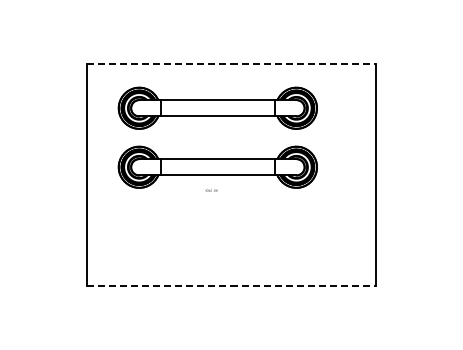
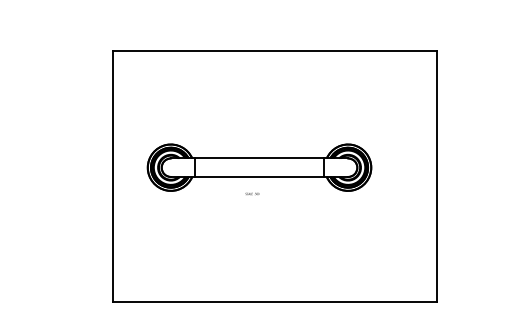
line: (231, 63) -> (274, 50), dashed -> solid
part: (217, 107) -> (259, 100), removed
line: (231, 286) -> (274, 302), dashed -> solid

